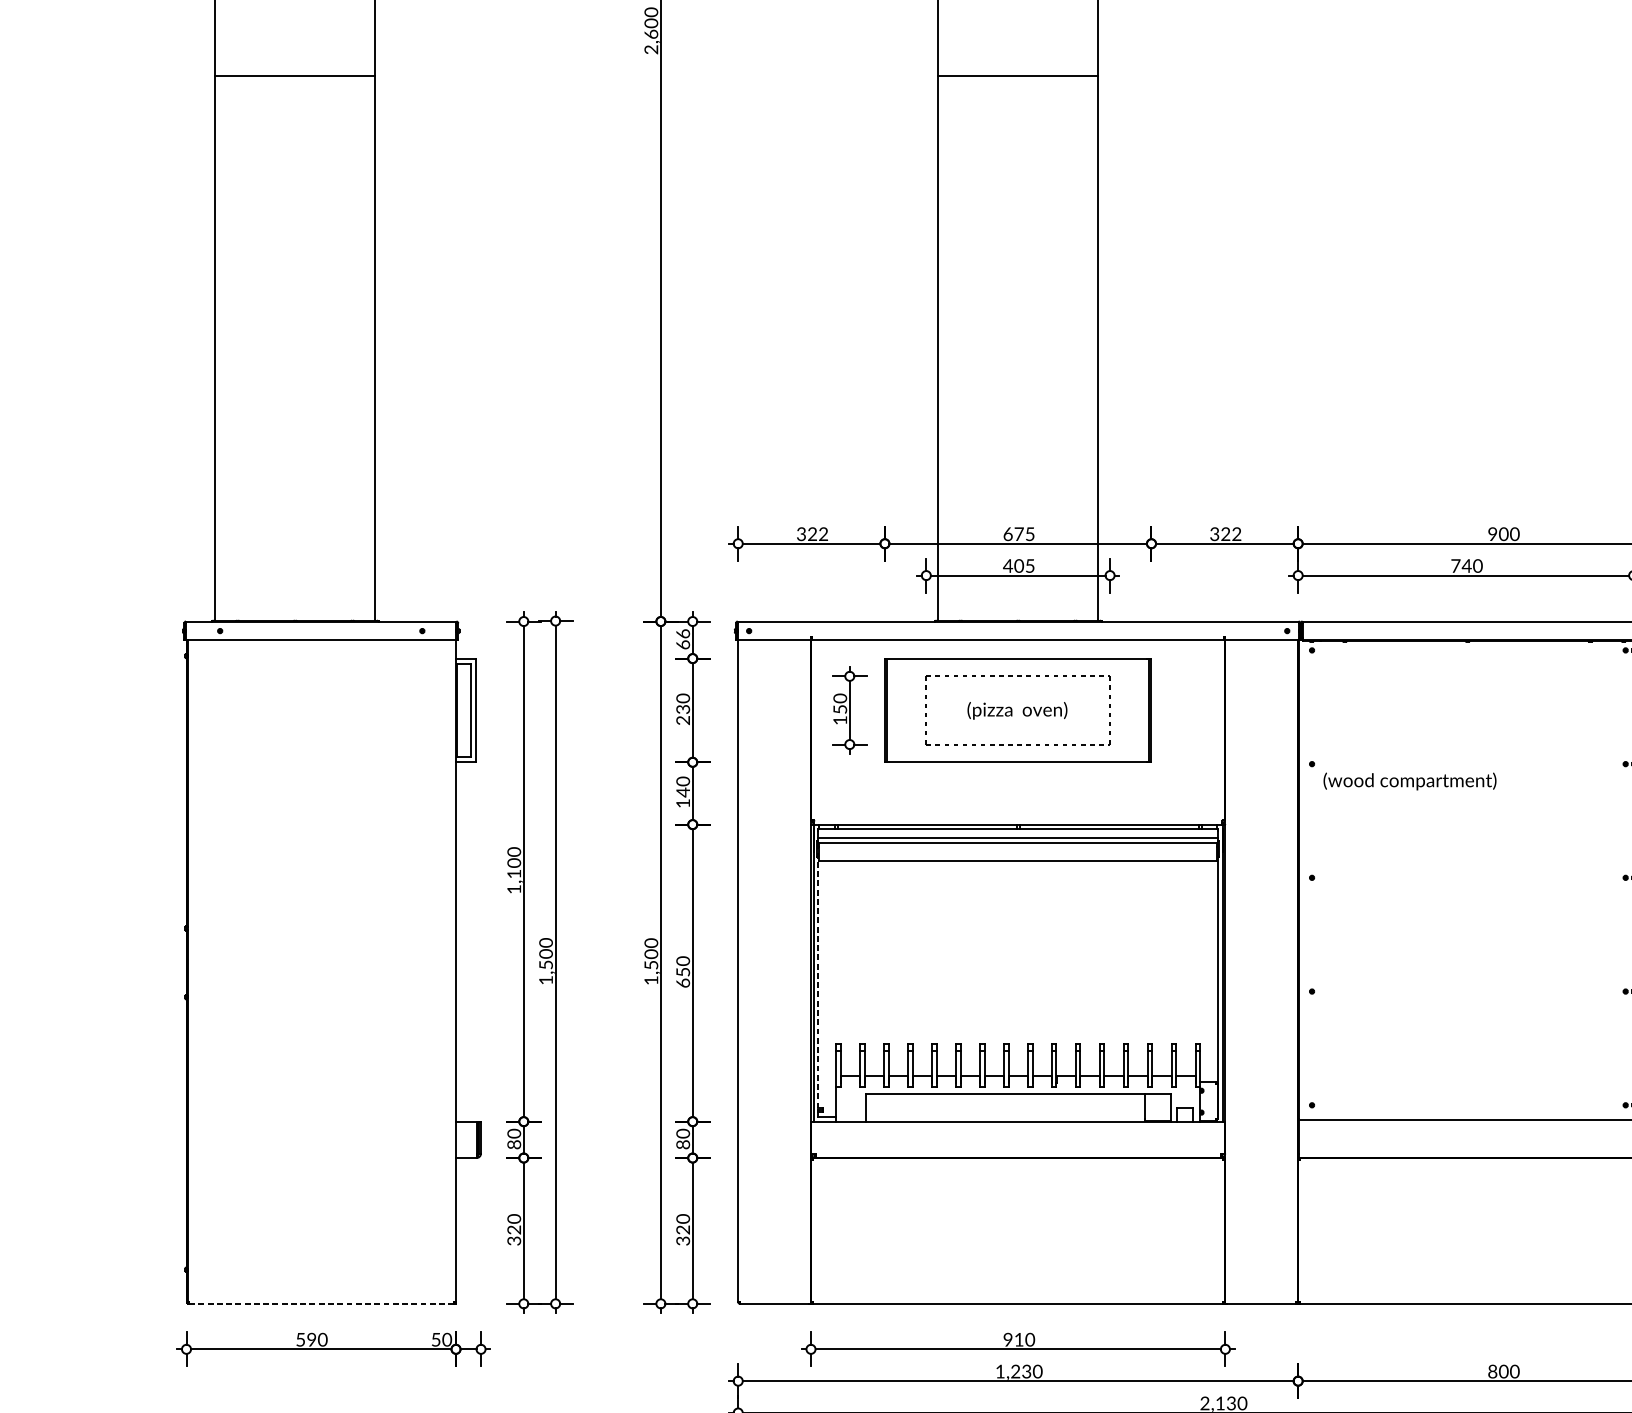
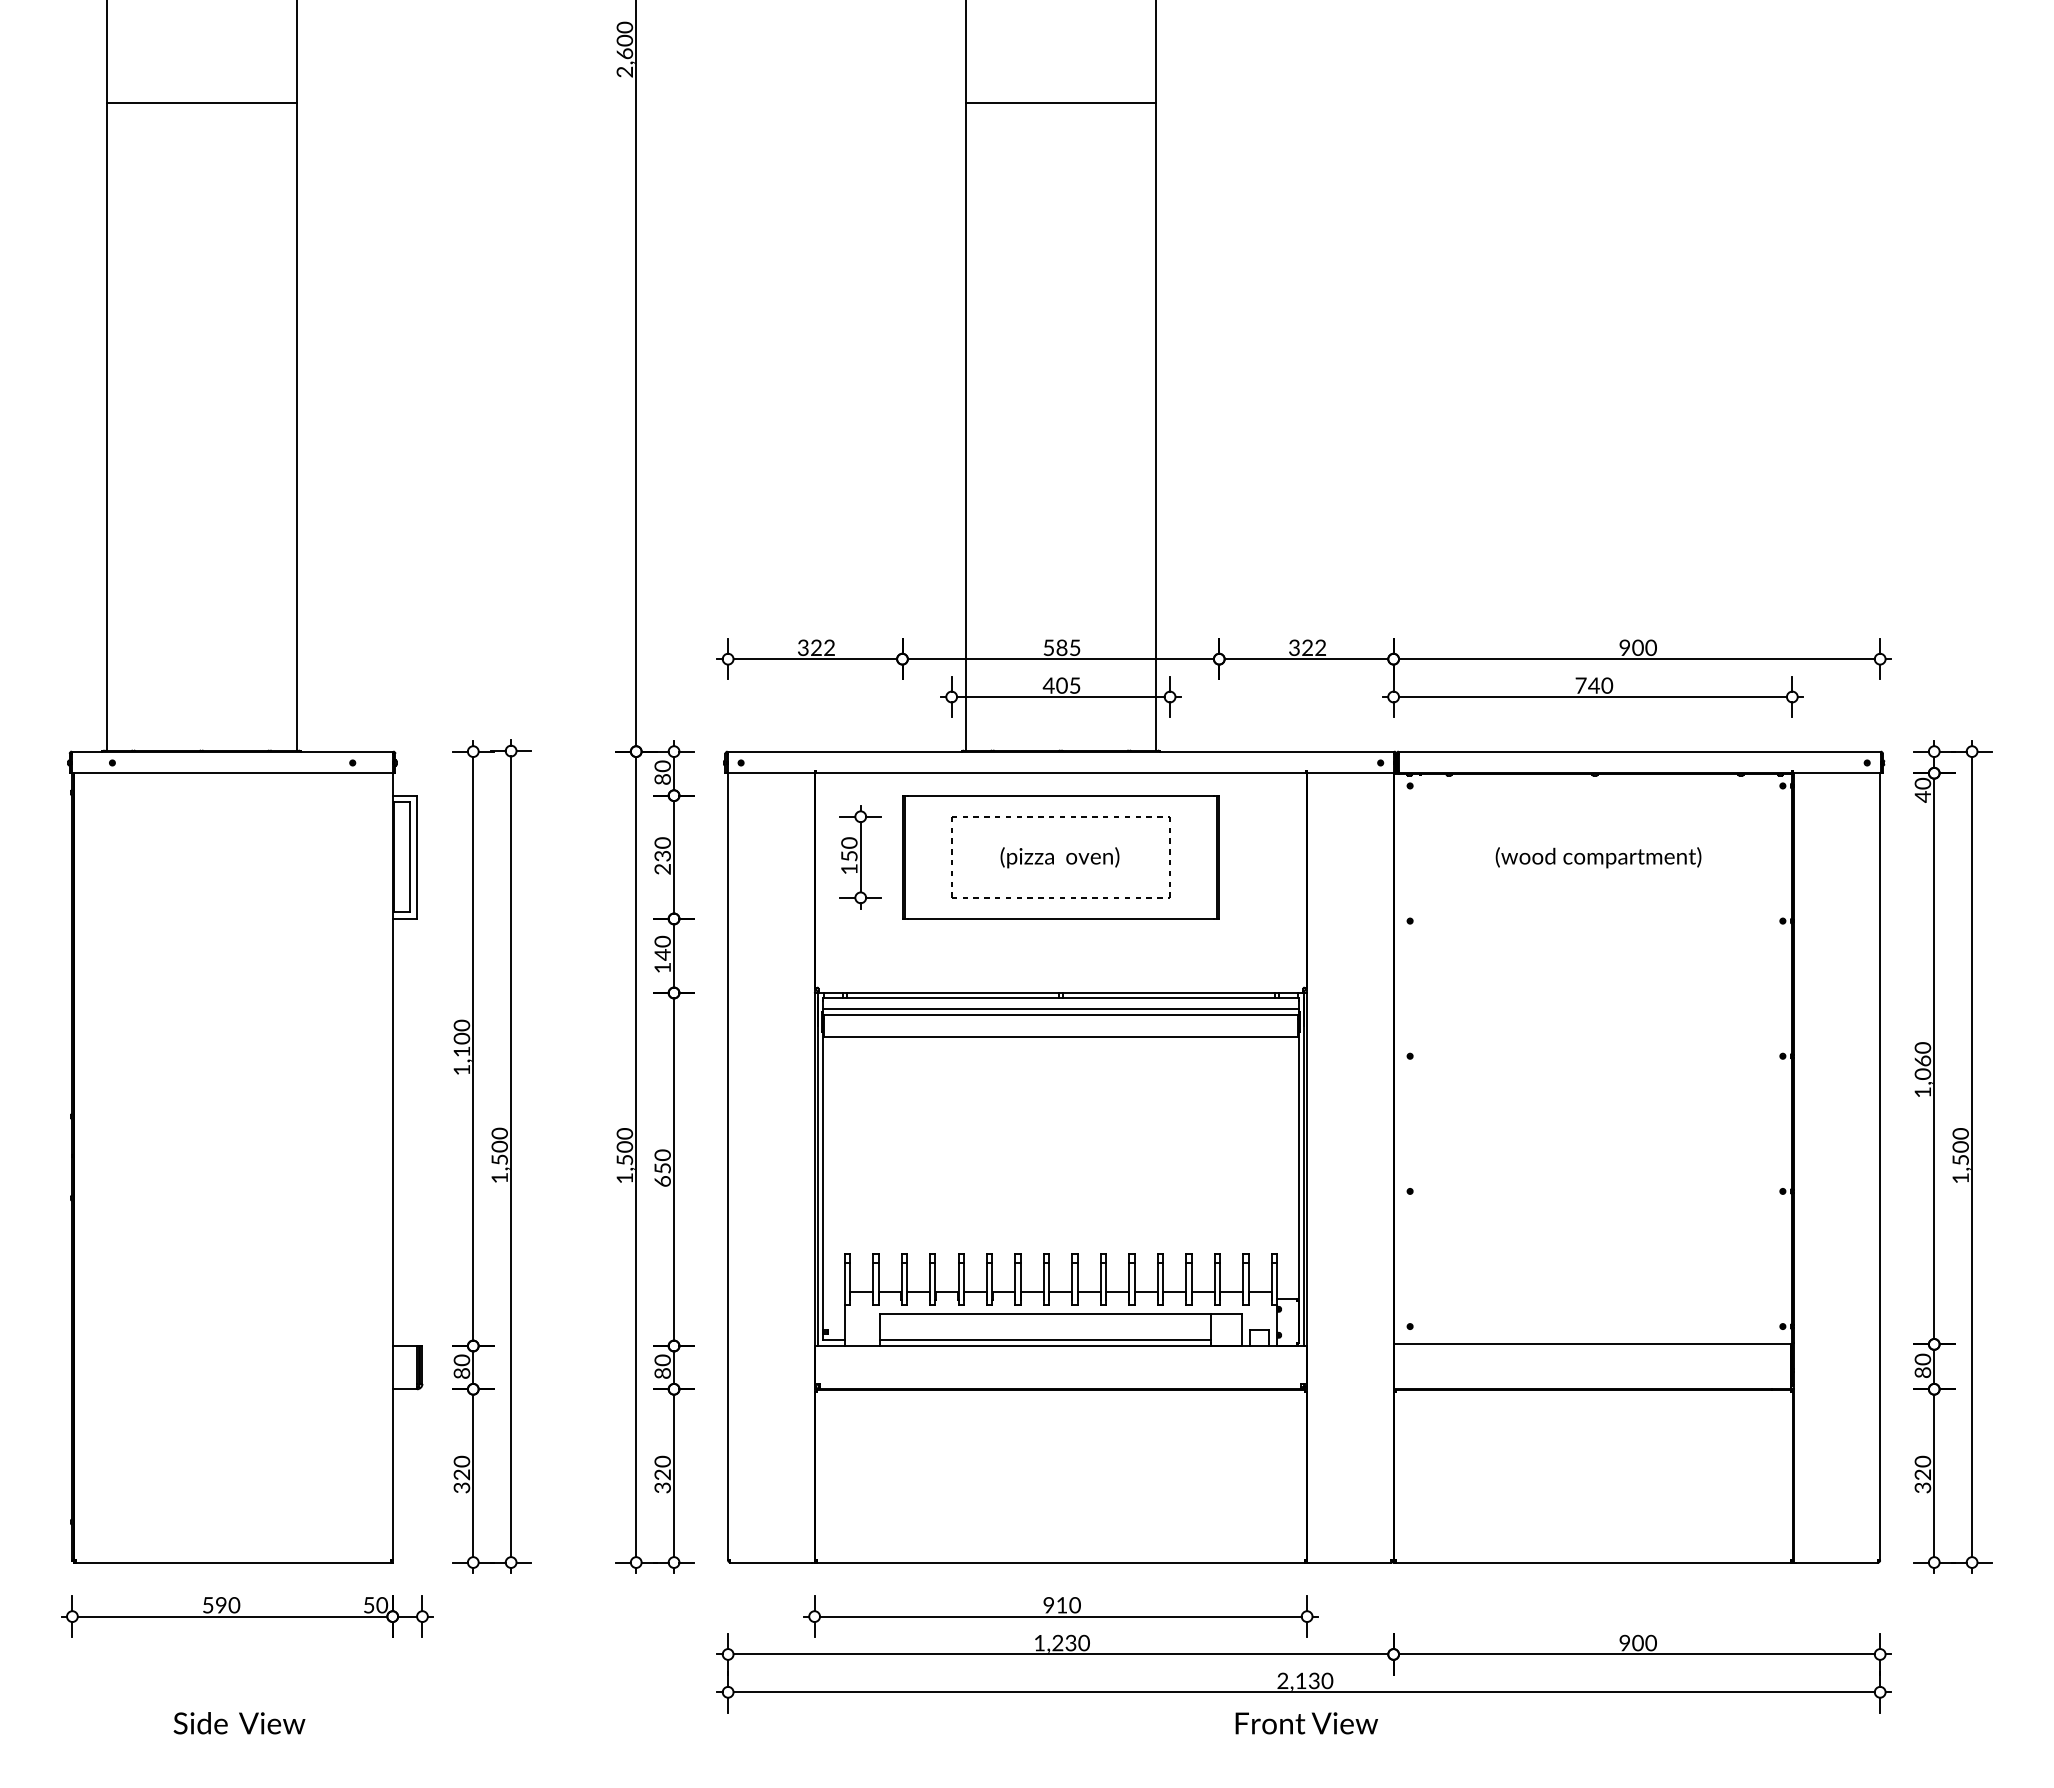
text: (1013, 533) -> (1055, 647), 675 -> 585
text: (682, 639) -> (662, 772), 66 -> 80
text: (1409, 781) -> (1598, 857), moved
line: (818, 975) -> (823, 1172), dashed -> solid
line: (1005, 1117) -> (1045, 1340), added
line: (321, 1303) -> (232, 1562), dashed -> solid
text: (1492, 1371) -> (1624, 1643), 800 -> 900

